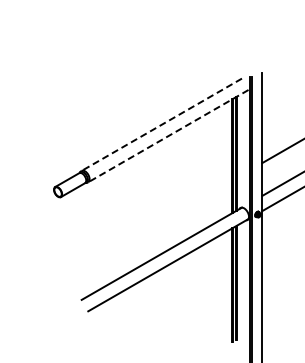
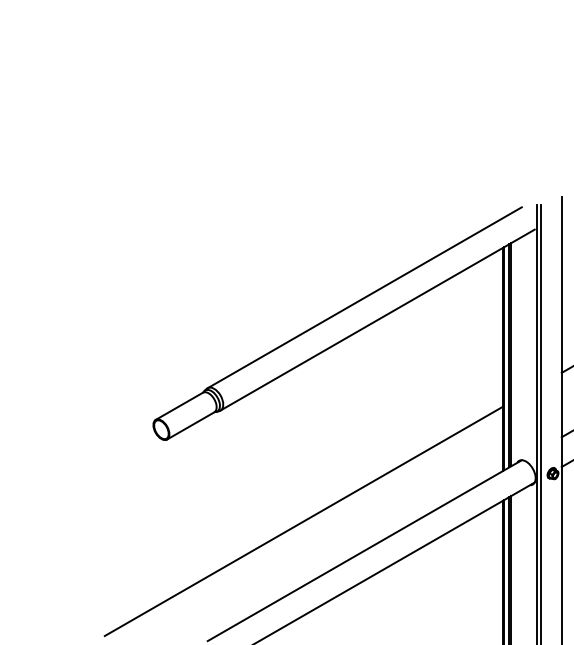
line: (161, 124) -> (364, 297), dashed -> solid
line: (167, 136) -> (375, 320), dashed -> solid
line: (130, 238) -> (303, 520), added

